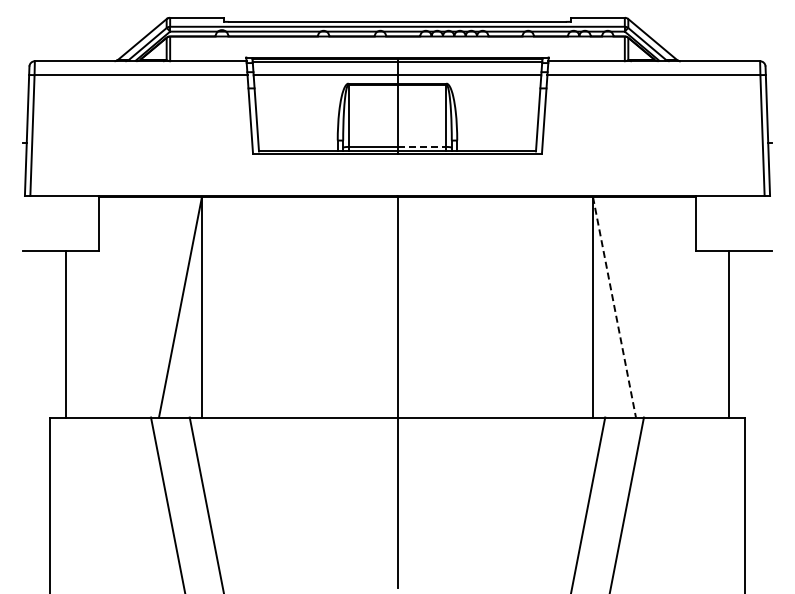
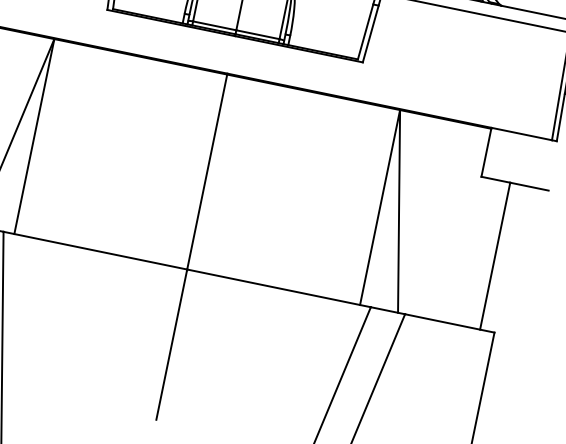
line: (422, 146) -> (258, 34), dashed -> solid
line: (614, 307) -> (399, 211), dashed -> solid

